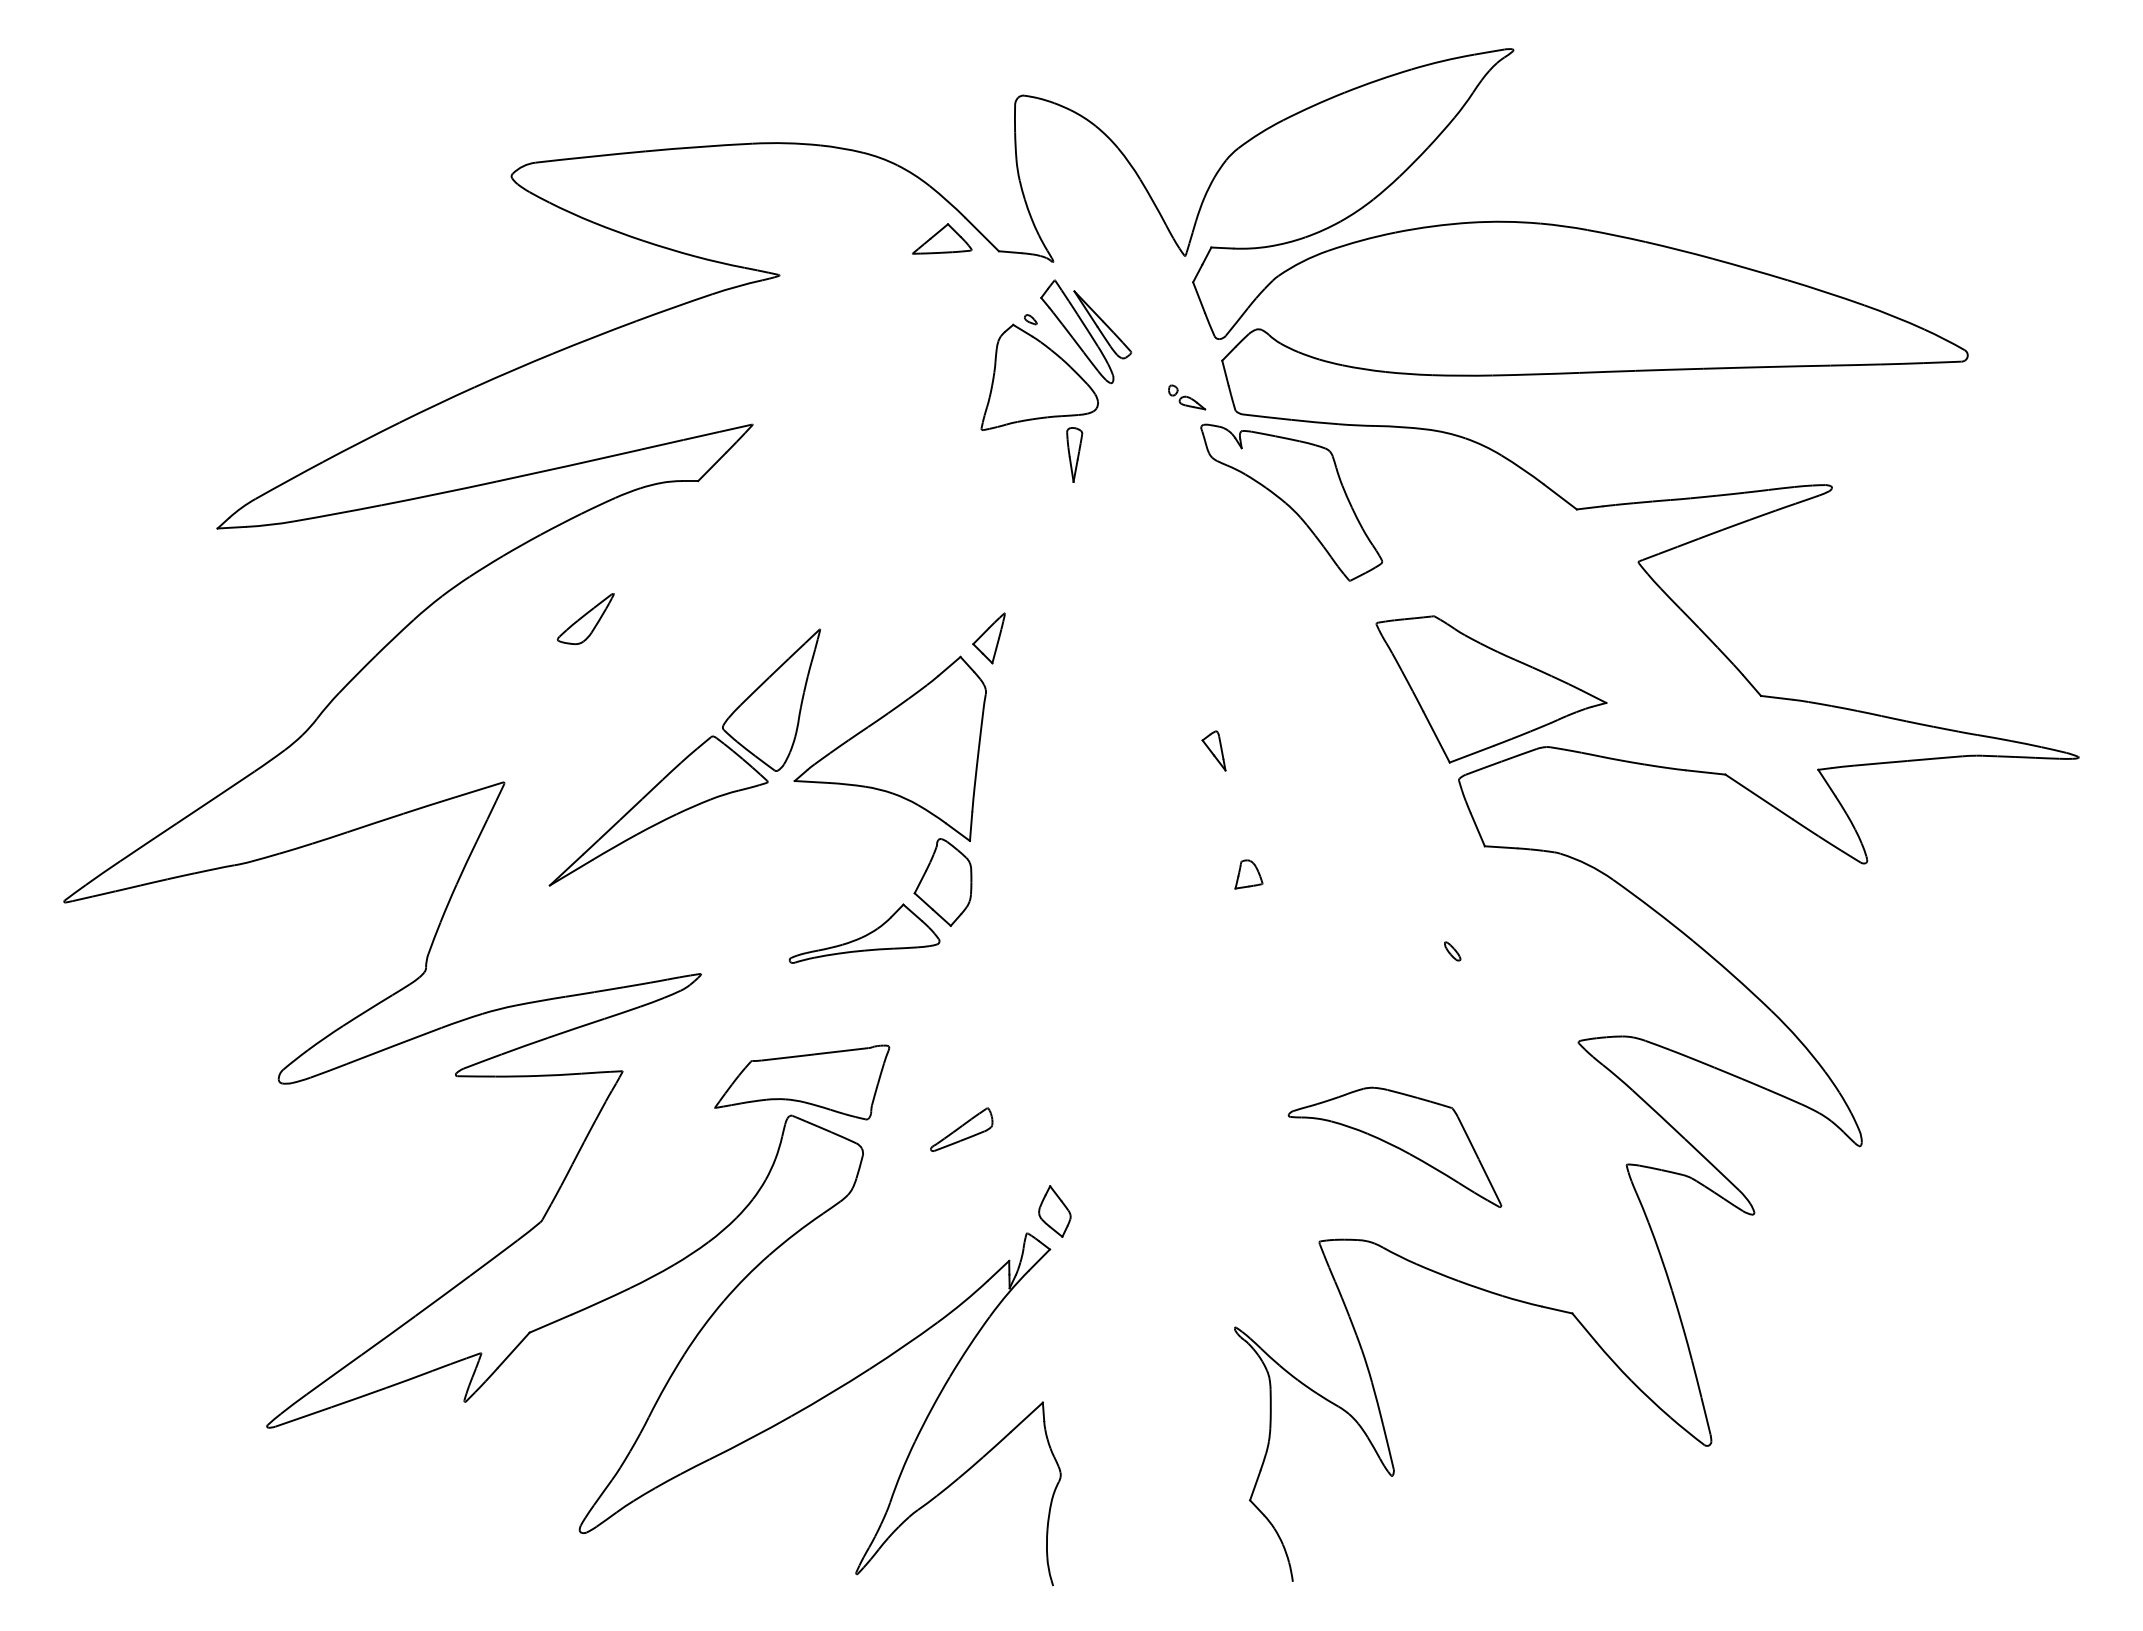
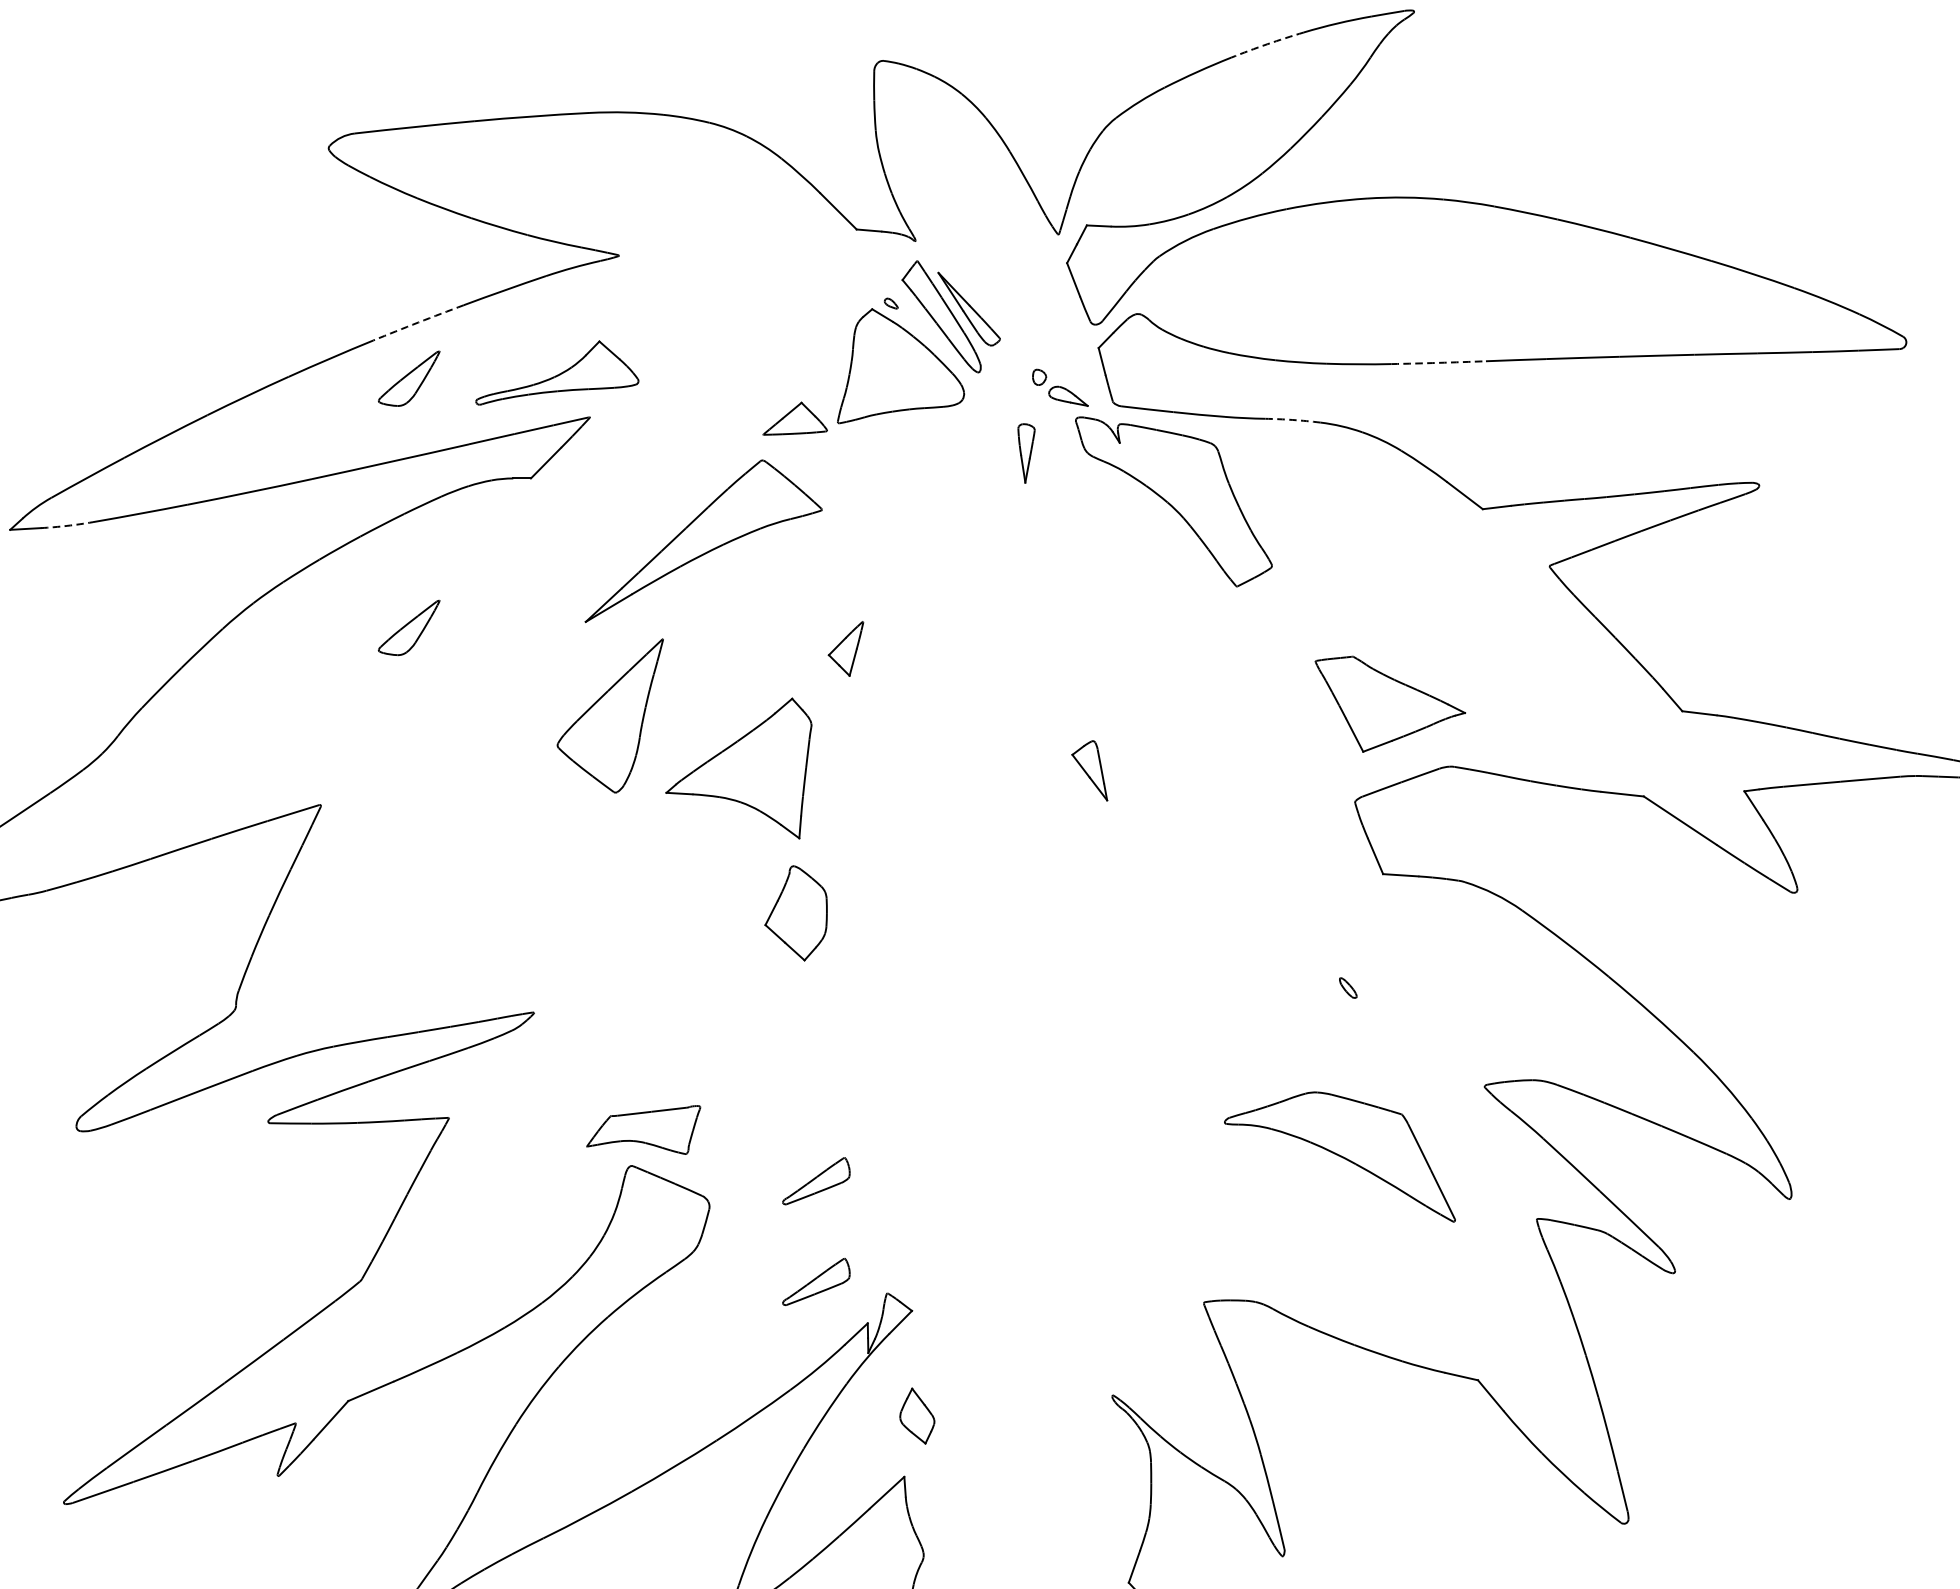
arc: (1377, 80) -> (1266, 44), solid -> dashed
part: (942, 238) -> (795, 418), moved
arc: (594, 337) -> (418, 322), solid -> dashed
arc: (1536, 374) -> (1439, 363), solid -> dashed
part: (585, 389) -> (408, 379), added
part: (1187, 397) -> (1061, 387), size x1.4
arc: (1401, 427) -> (1292, 420), solid -> dashed
part: (1074, 454) -> (1026, 452), moved
arc: (270, 524) -> (67, 525), solid -> dashed
part: (1491, 689) -> (1390, 704), size x0.6
part: (889, 748) -> (738, 768), size x0.7
part: (1213, 750) -> (1089, 770), size x1.4
part: (658, 810) -> (703, 540), moved
part: (1248, 874) -> (1127, 904), removed
part: (864, 933) -> (557, 372), moved
part: (802, 1082) -> (643, 1130), size x0.6
part: (1394, 1146) -> (1339, 1156), moved
part: (1054, 1211) -> (916, 1416), moved
part: (961, 1222) -> (816, 1281), added

